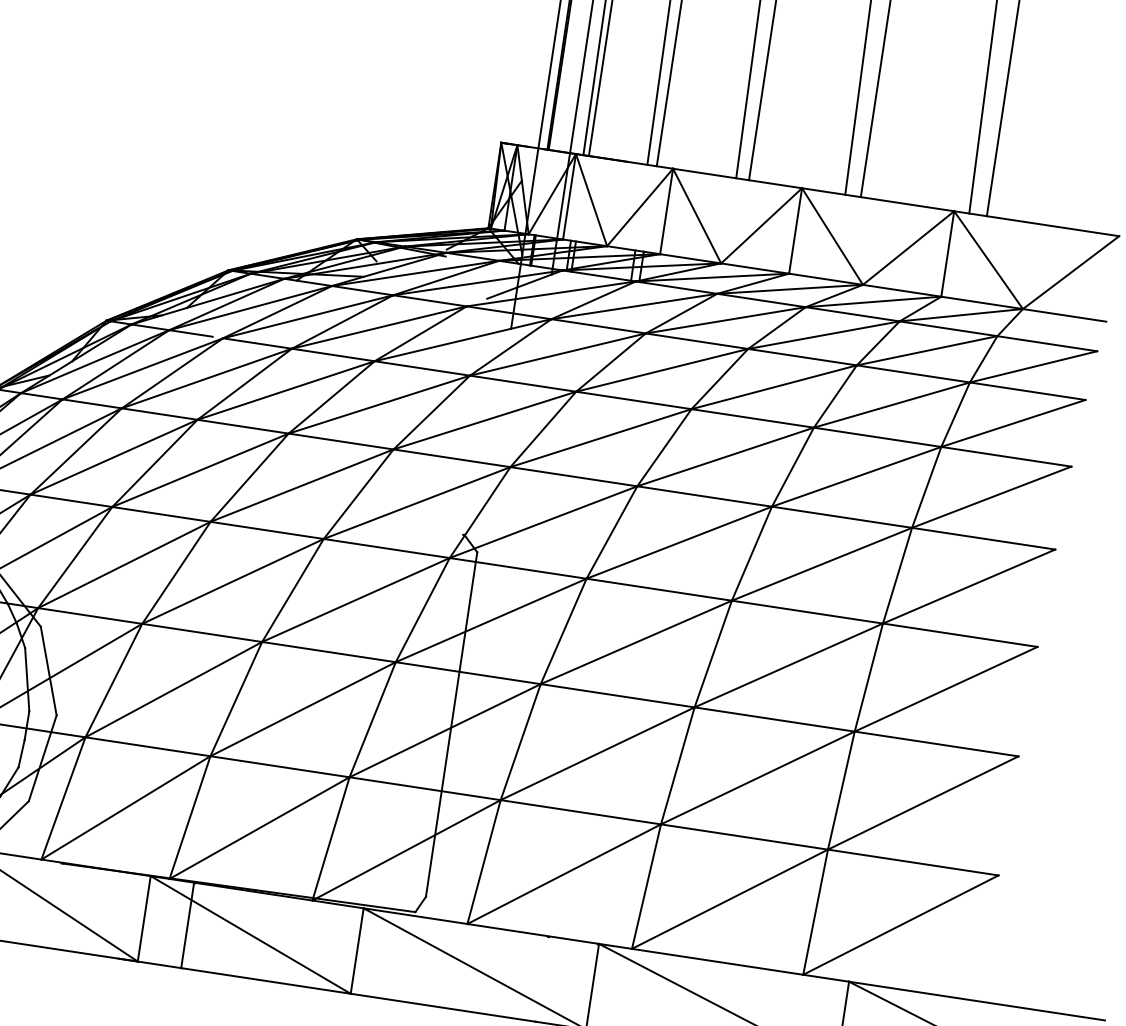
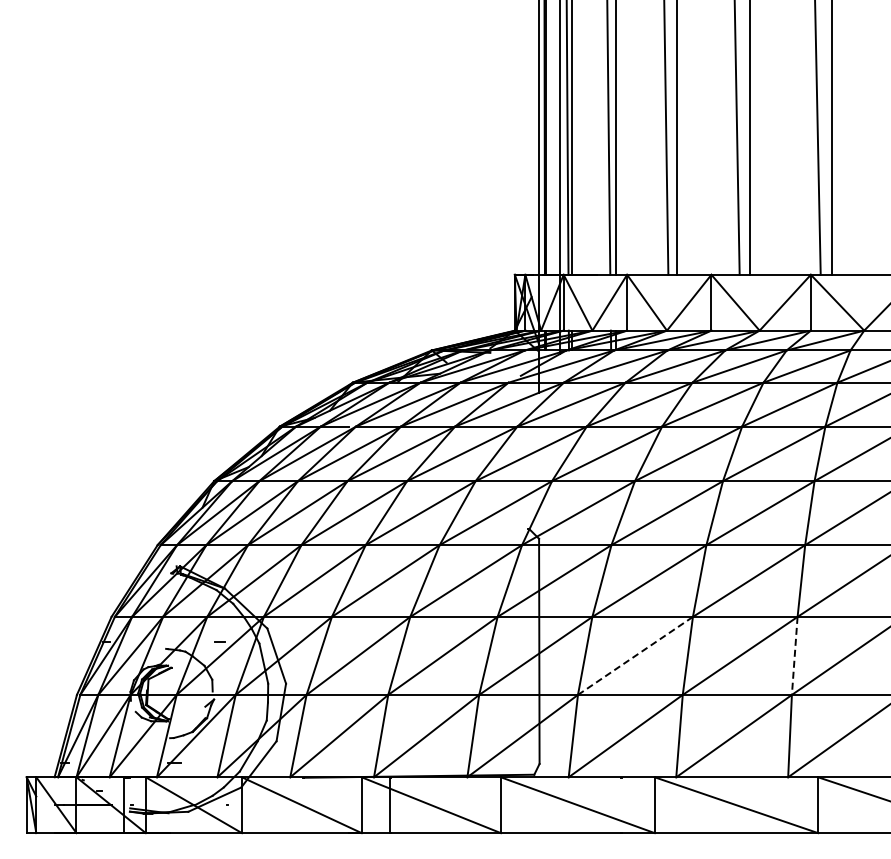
line: (597, 754) -> (635, 656), solid -> dashed
line: (840, 791) -> (794, 656), solid -> dashed

